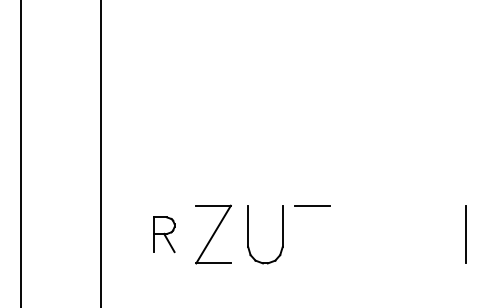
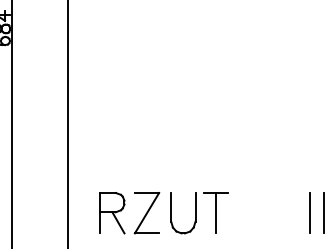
part: (164, 235) -> (112, 213), size x1.67
line: (312, 235) -> (216, 213), added
line: (445, 235) -> (309, 213), added

